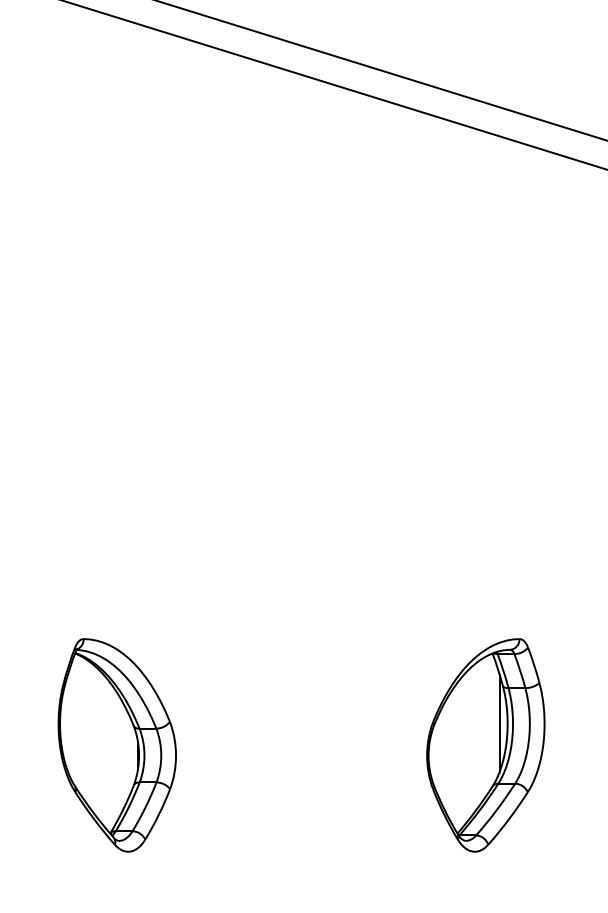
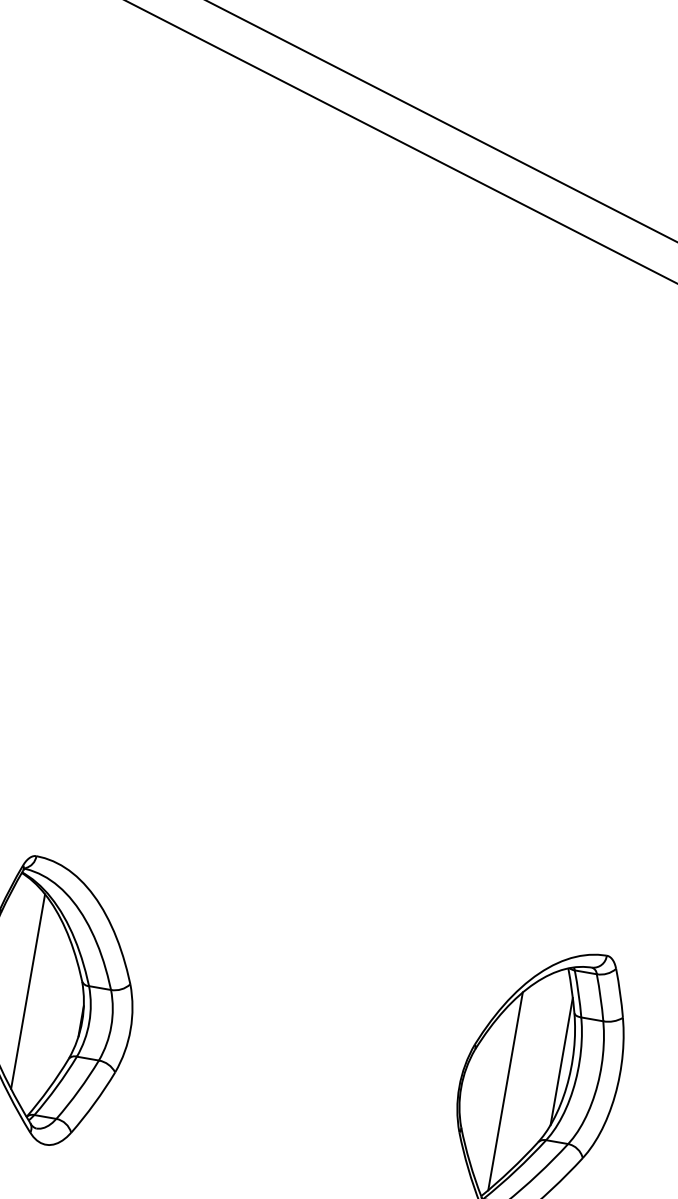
line: (95, 740) -> (28, 991), added
line: (461, 752) -> (505, 1090), added

